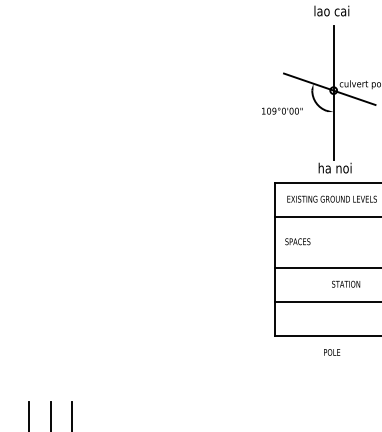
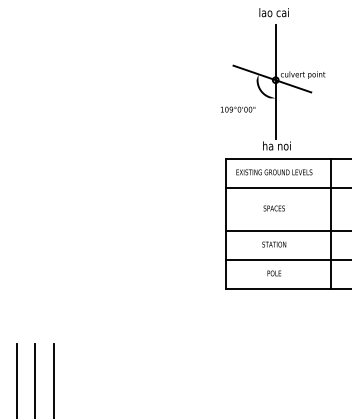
text: (282, 111) -> (238, 109), moved
text: (296, 241) -> (273, 208), moved
text: (346, 284) -> (274, 244), moved
text: (331, 352) -> (273, 273), moved

